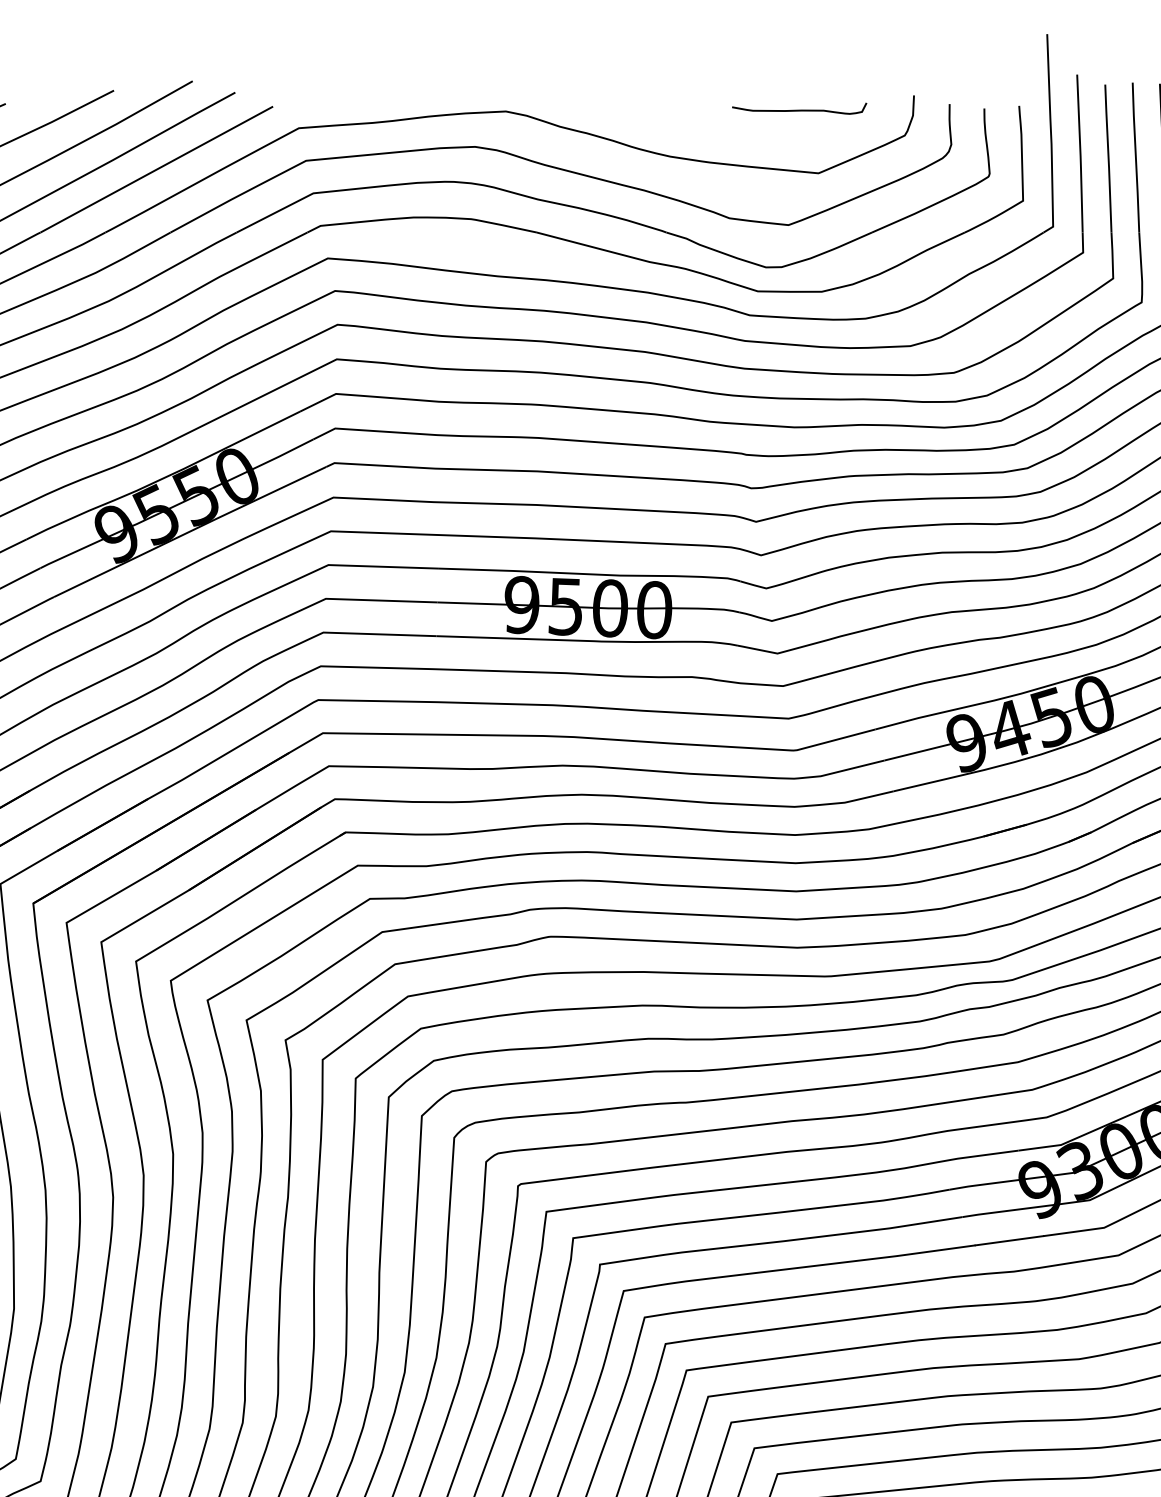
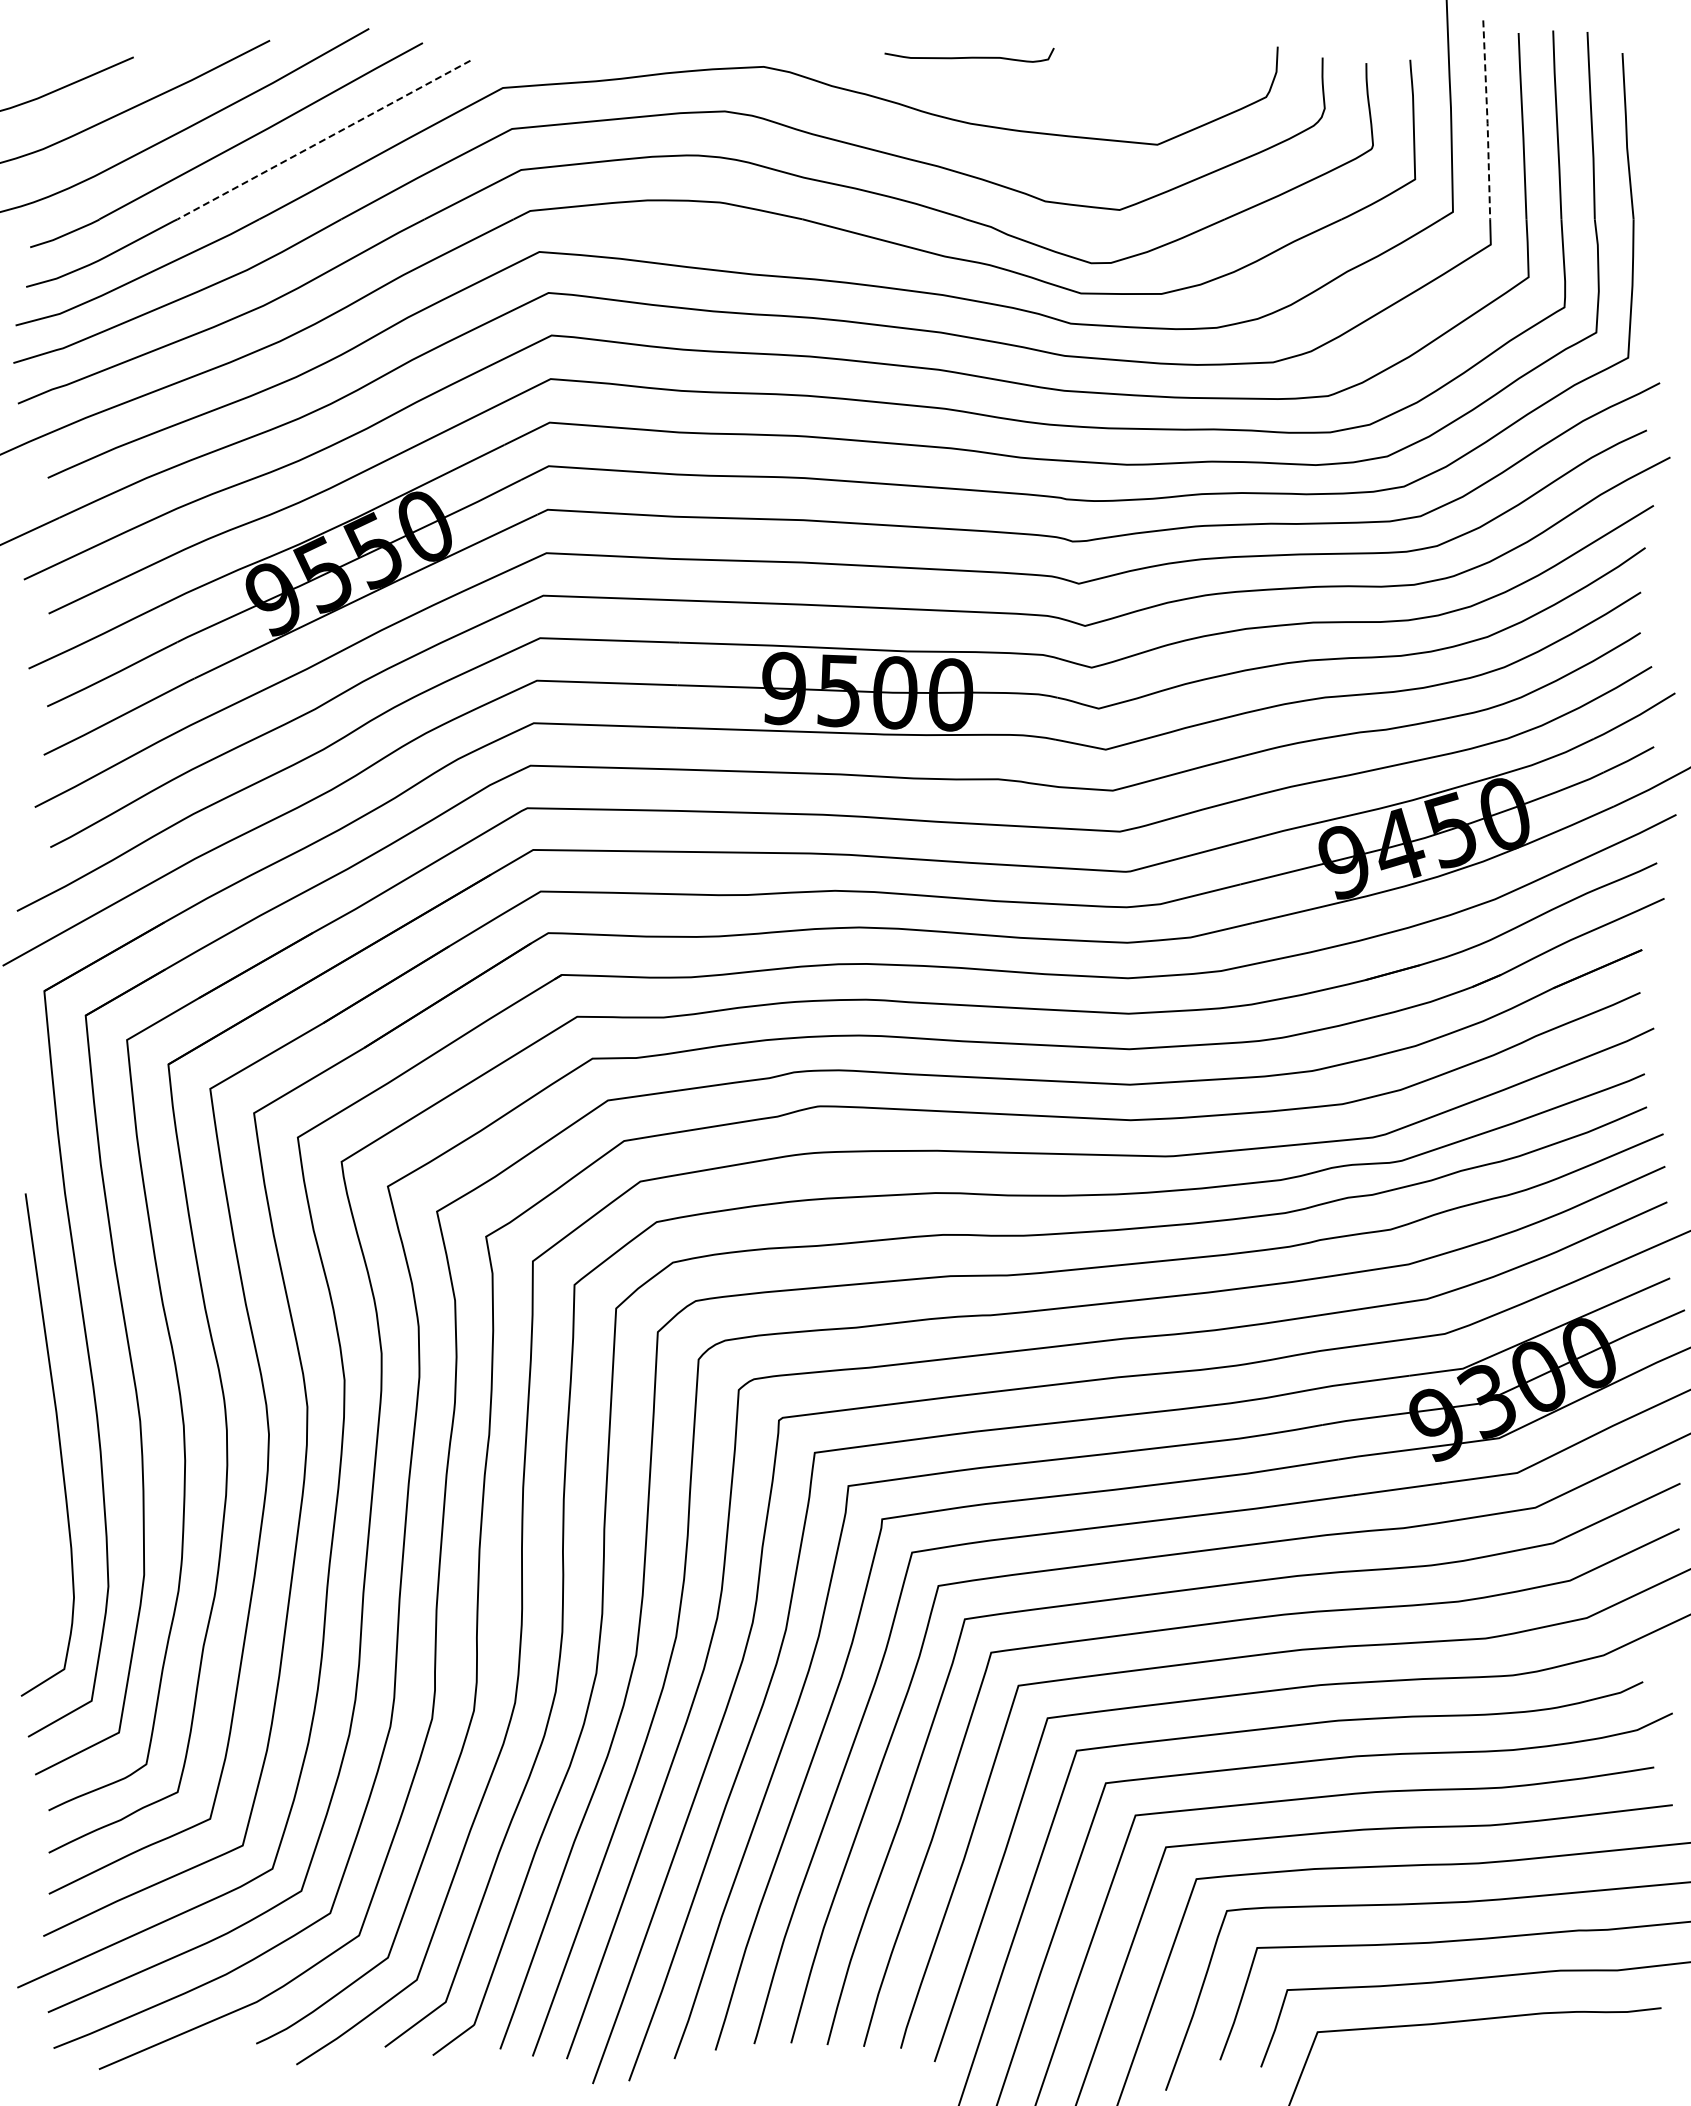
curve: (799, 109) -> (969, 56), moved
line: (1080, 154) -> (1487, 121), solid -> dashed
line: (157, 169) -> (324, 140), solid -> dashed

